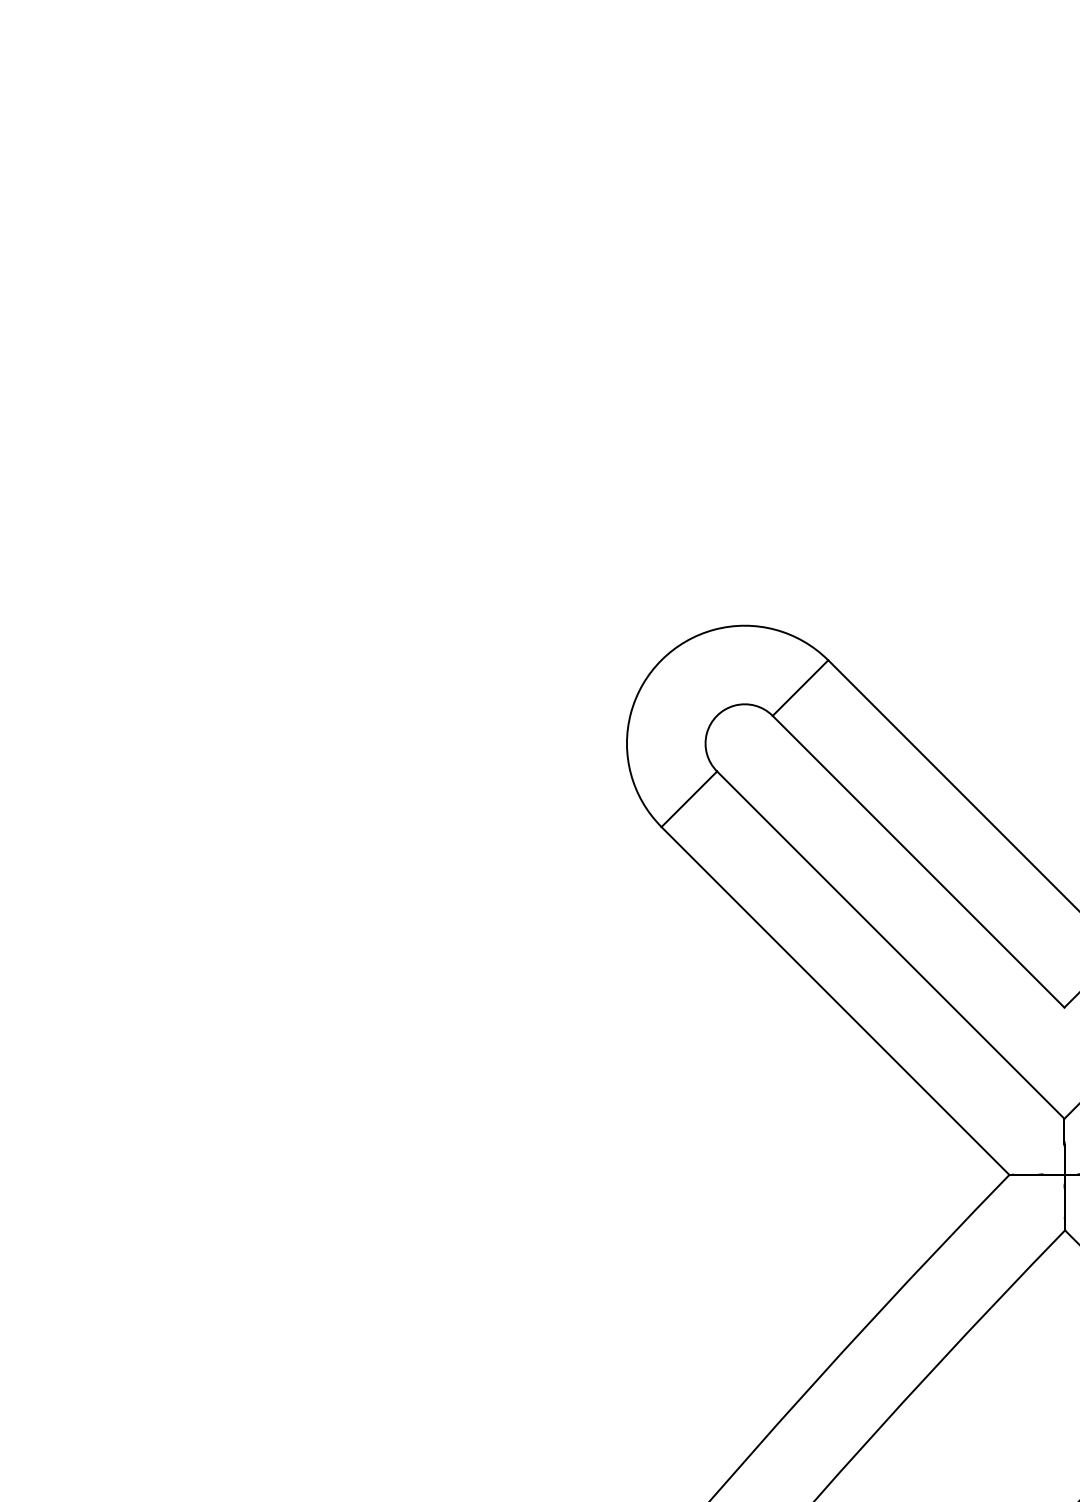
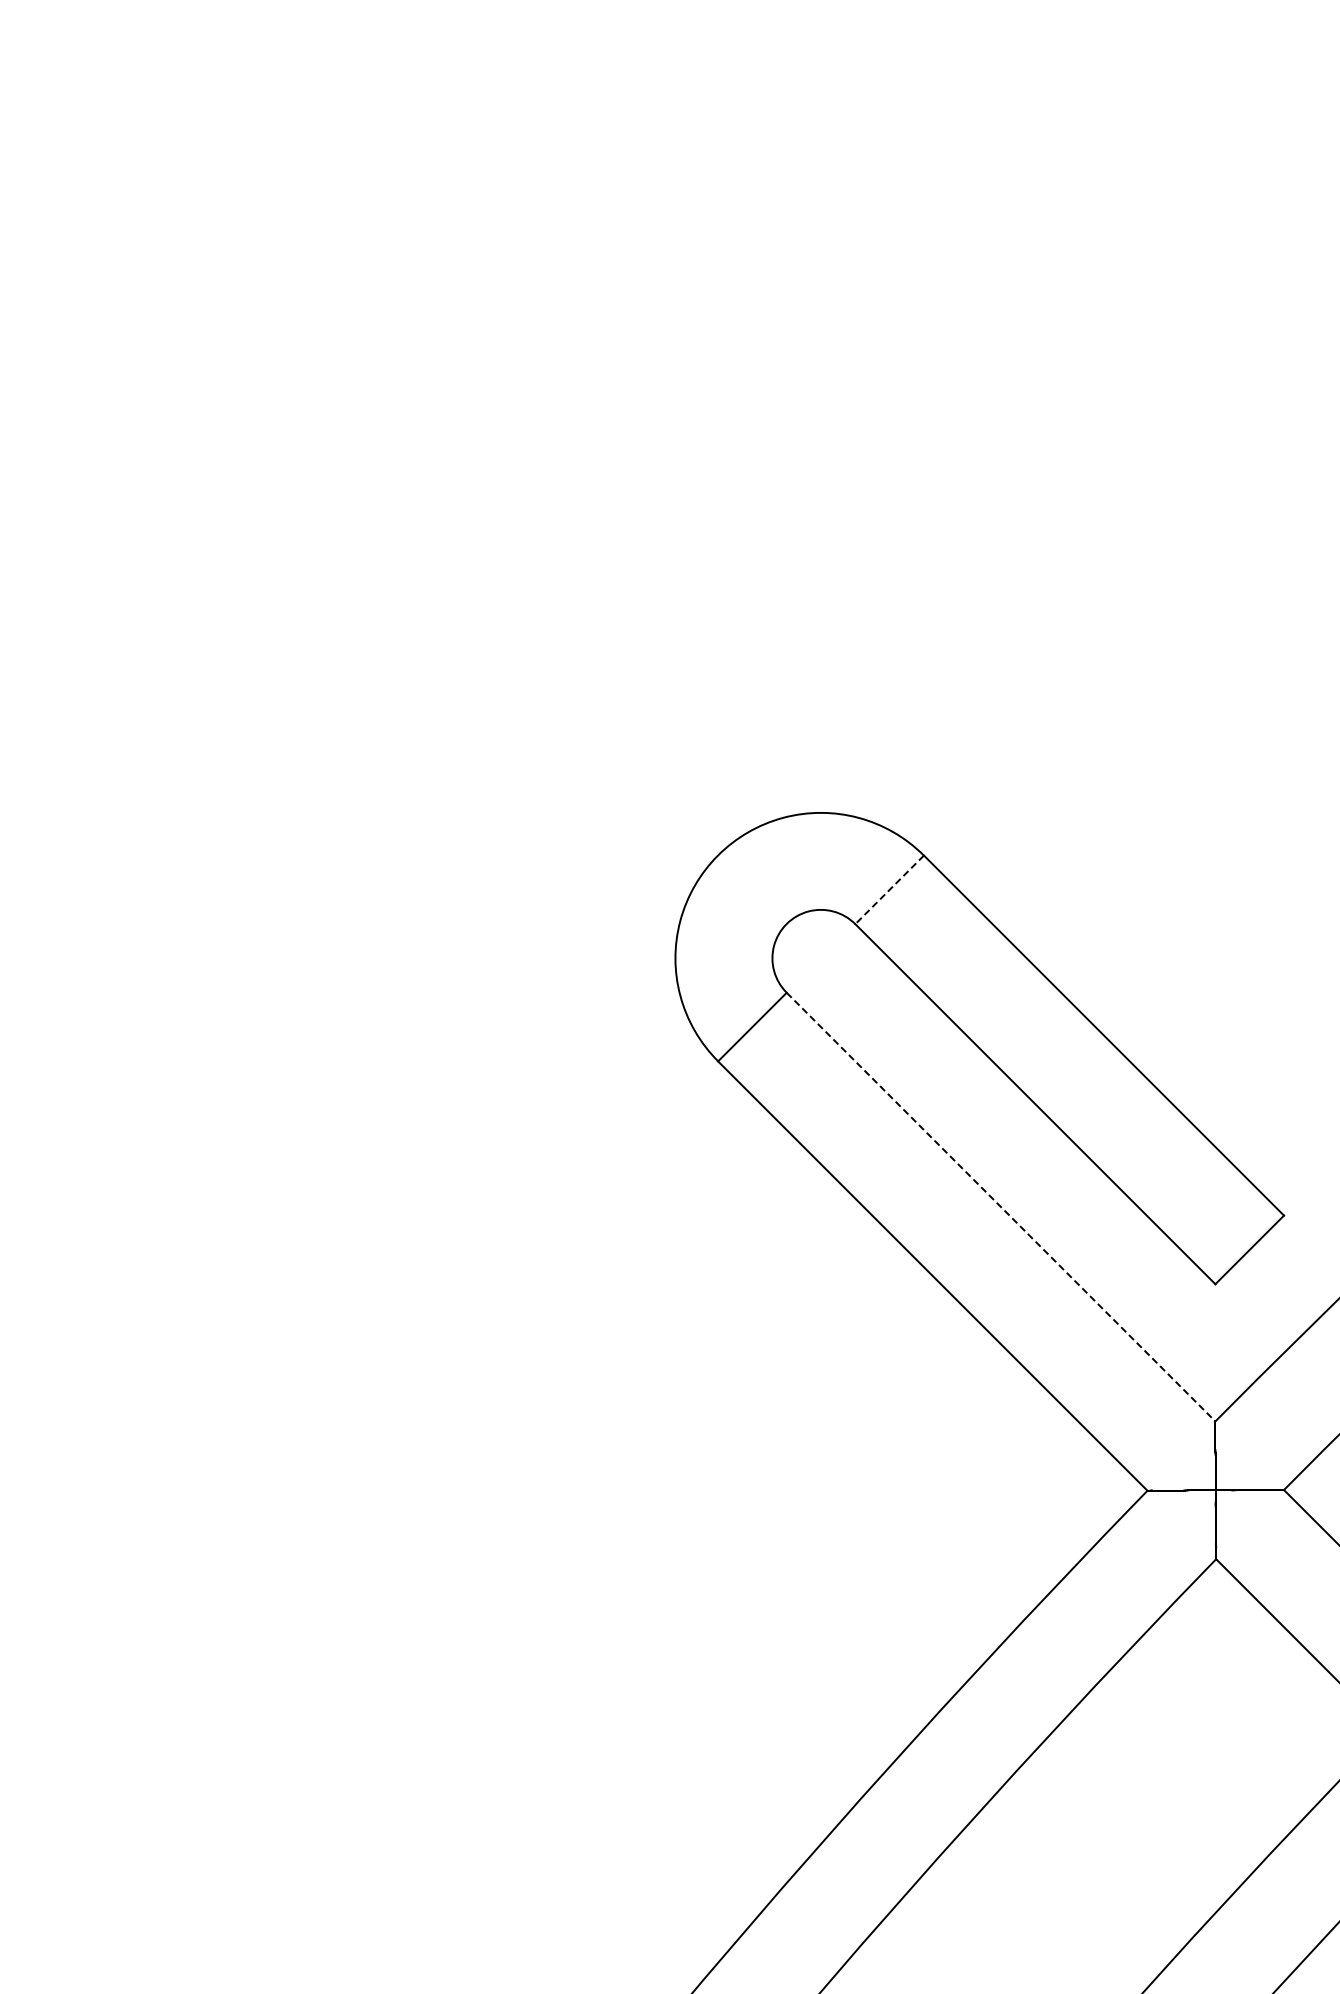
line: (800, 687) -> (889, 889), solid -> dashed
line: (891, 945) -> (1001, 1207), solid -> dashed

